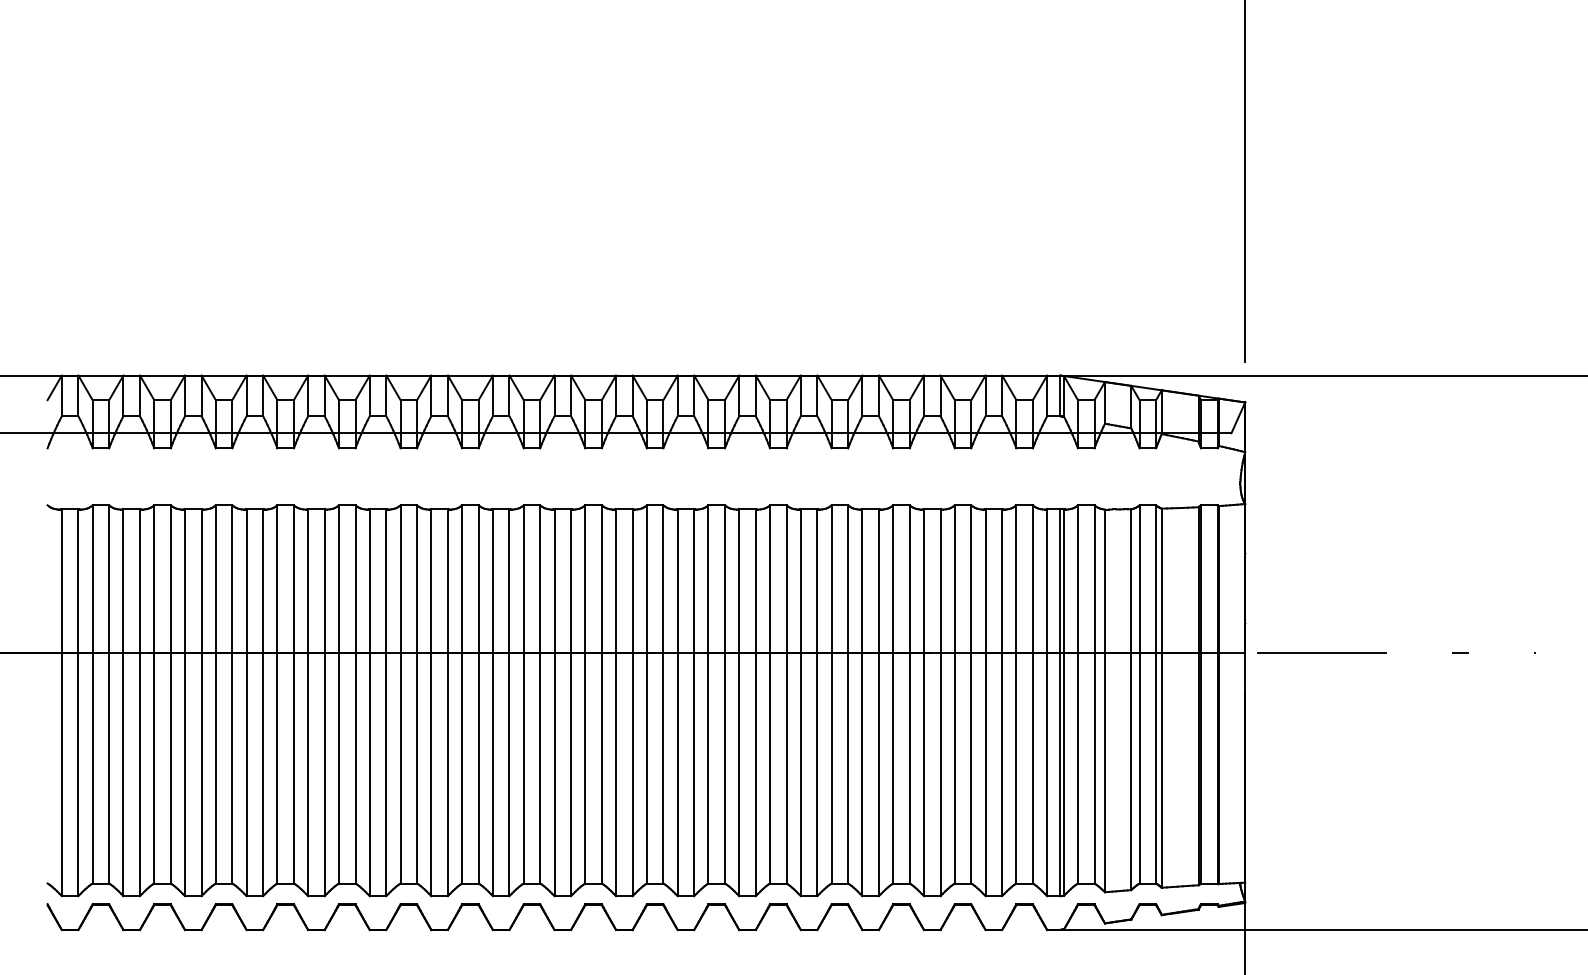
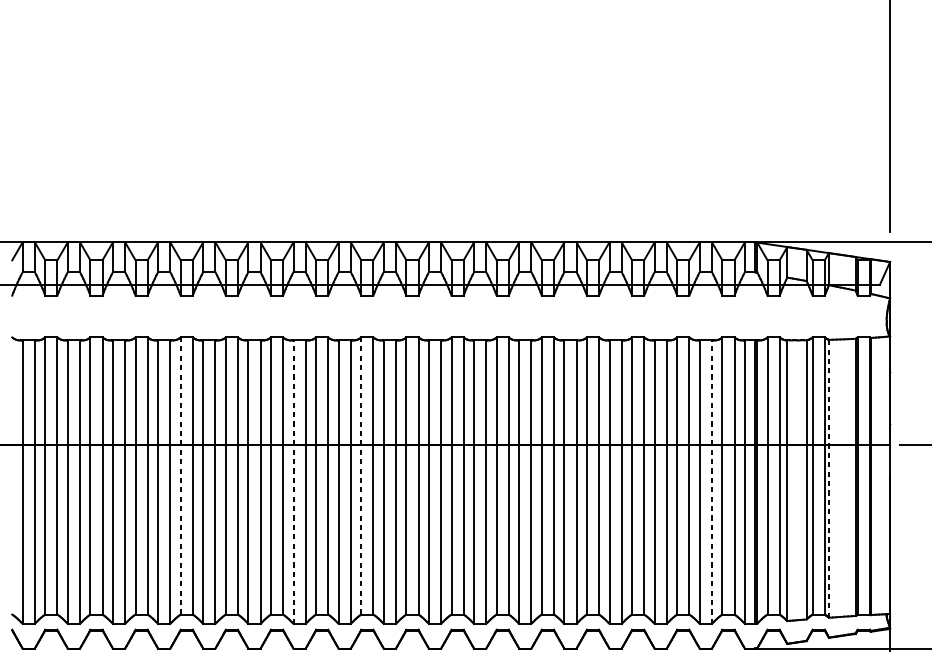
line: (277, 693) -> (180, 475), solid -> dashed
line: (523, 693) -> (361, 475), solid -> dashed
line: (1161, 698) -> (828, 479), solid -> dashed
line: (431, 702) -> (293, 481), solid -> dashed
line: (1002, 702) -> (712, 481), solid -> dashed

